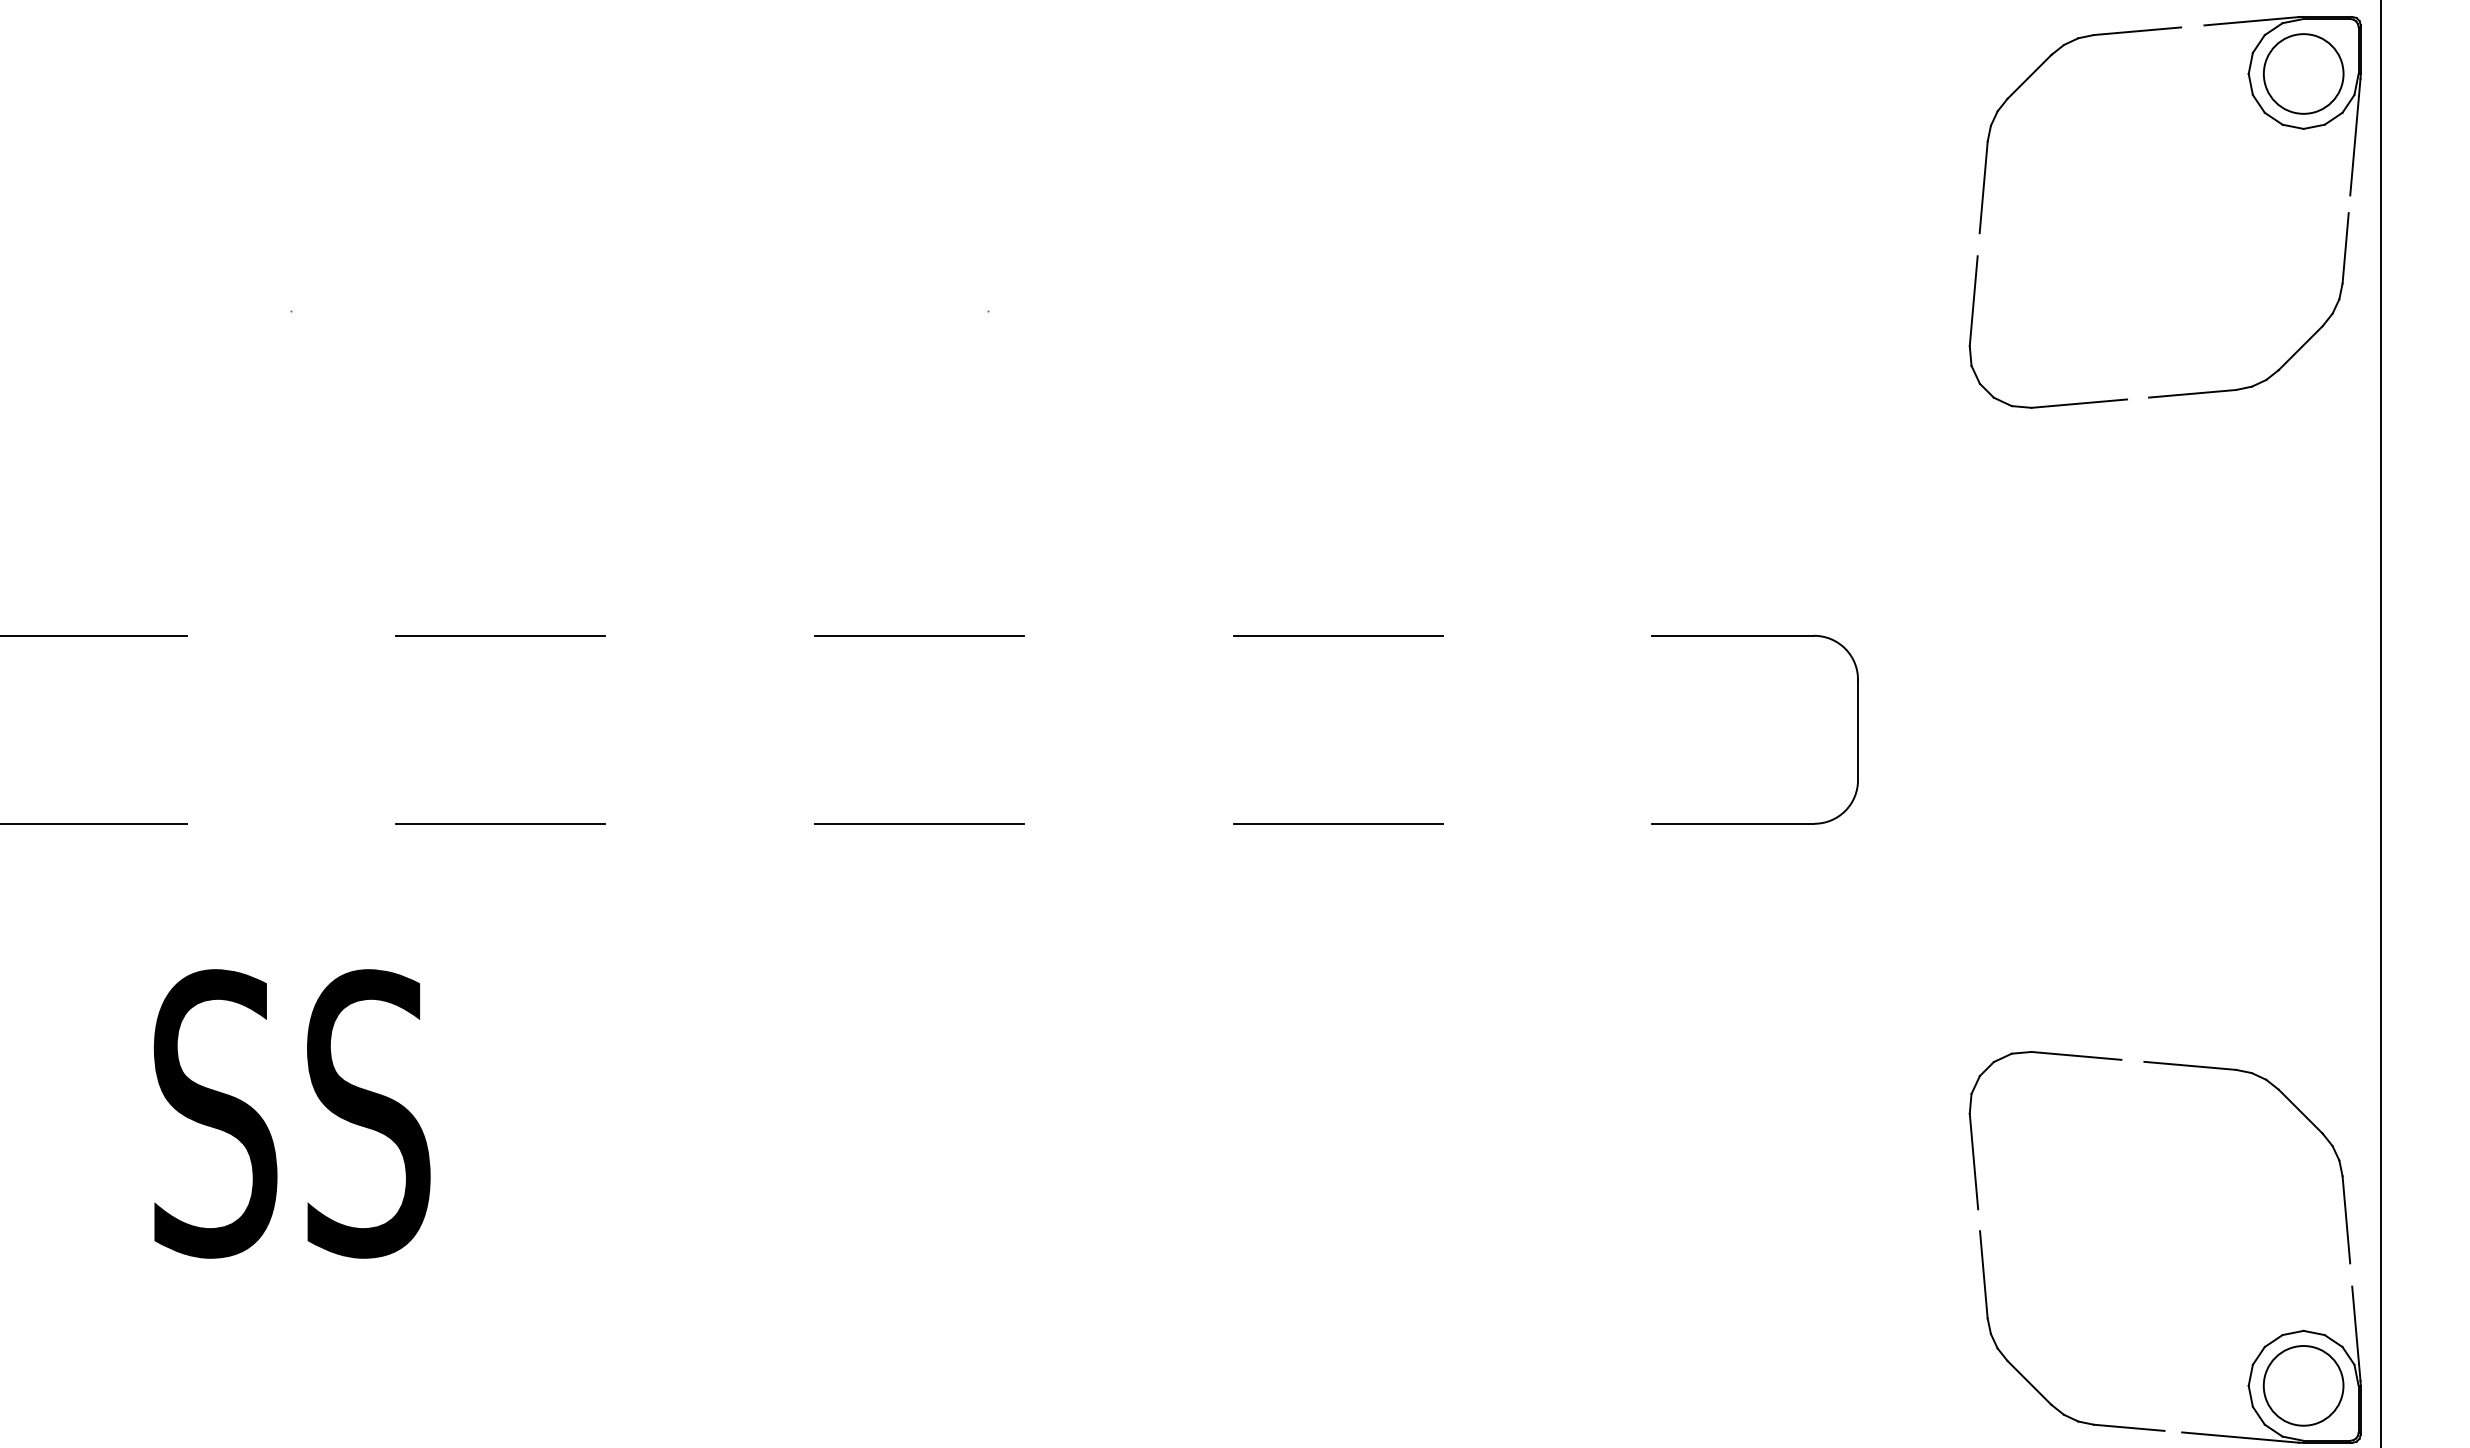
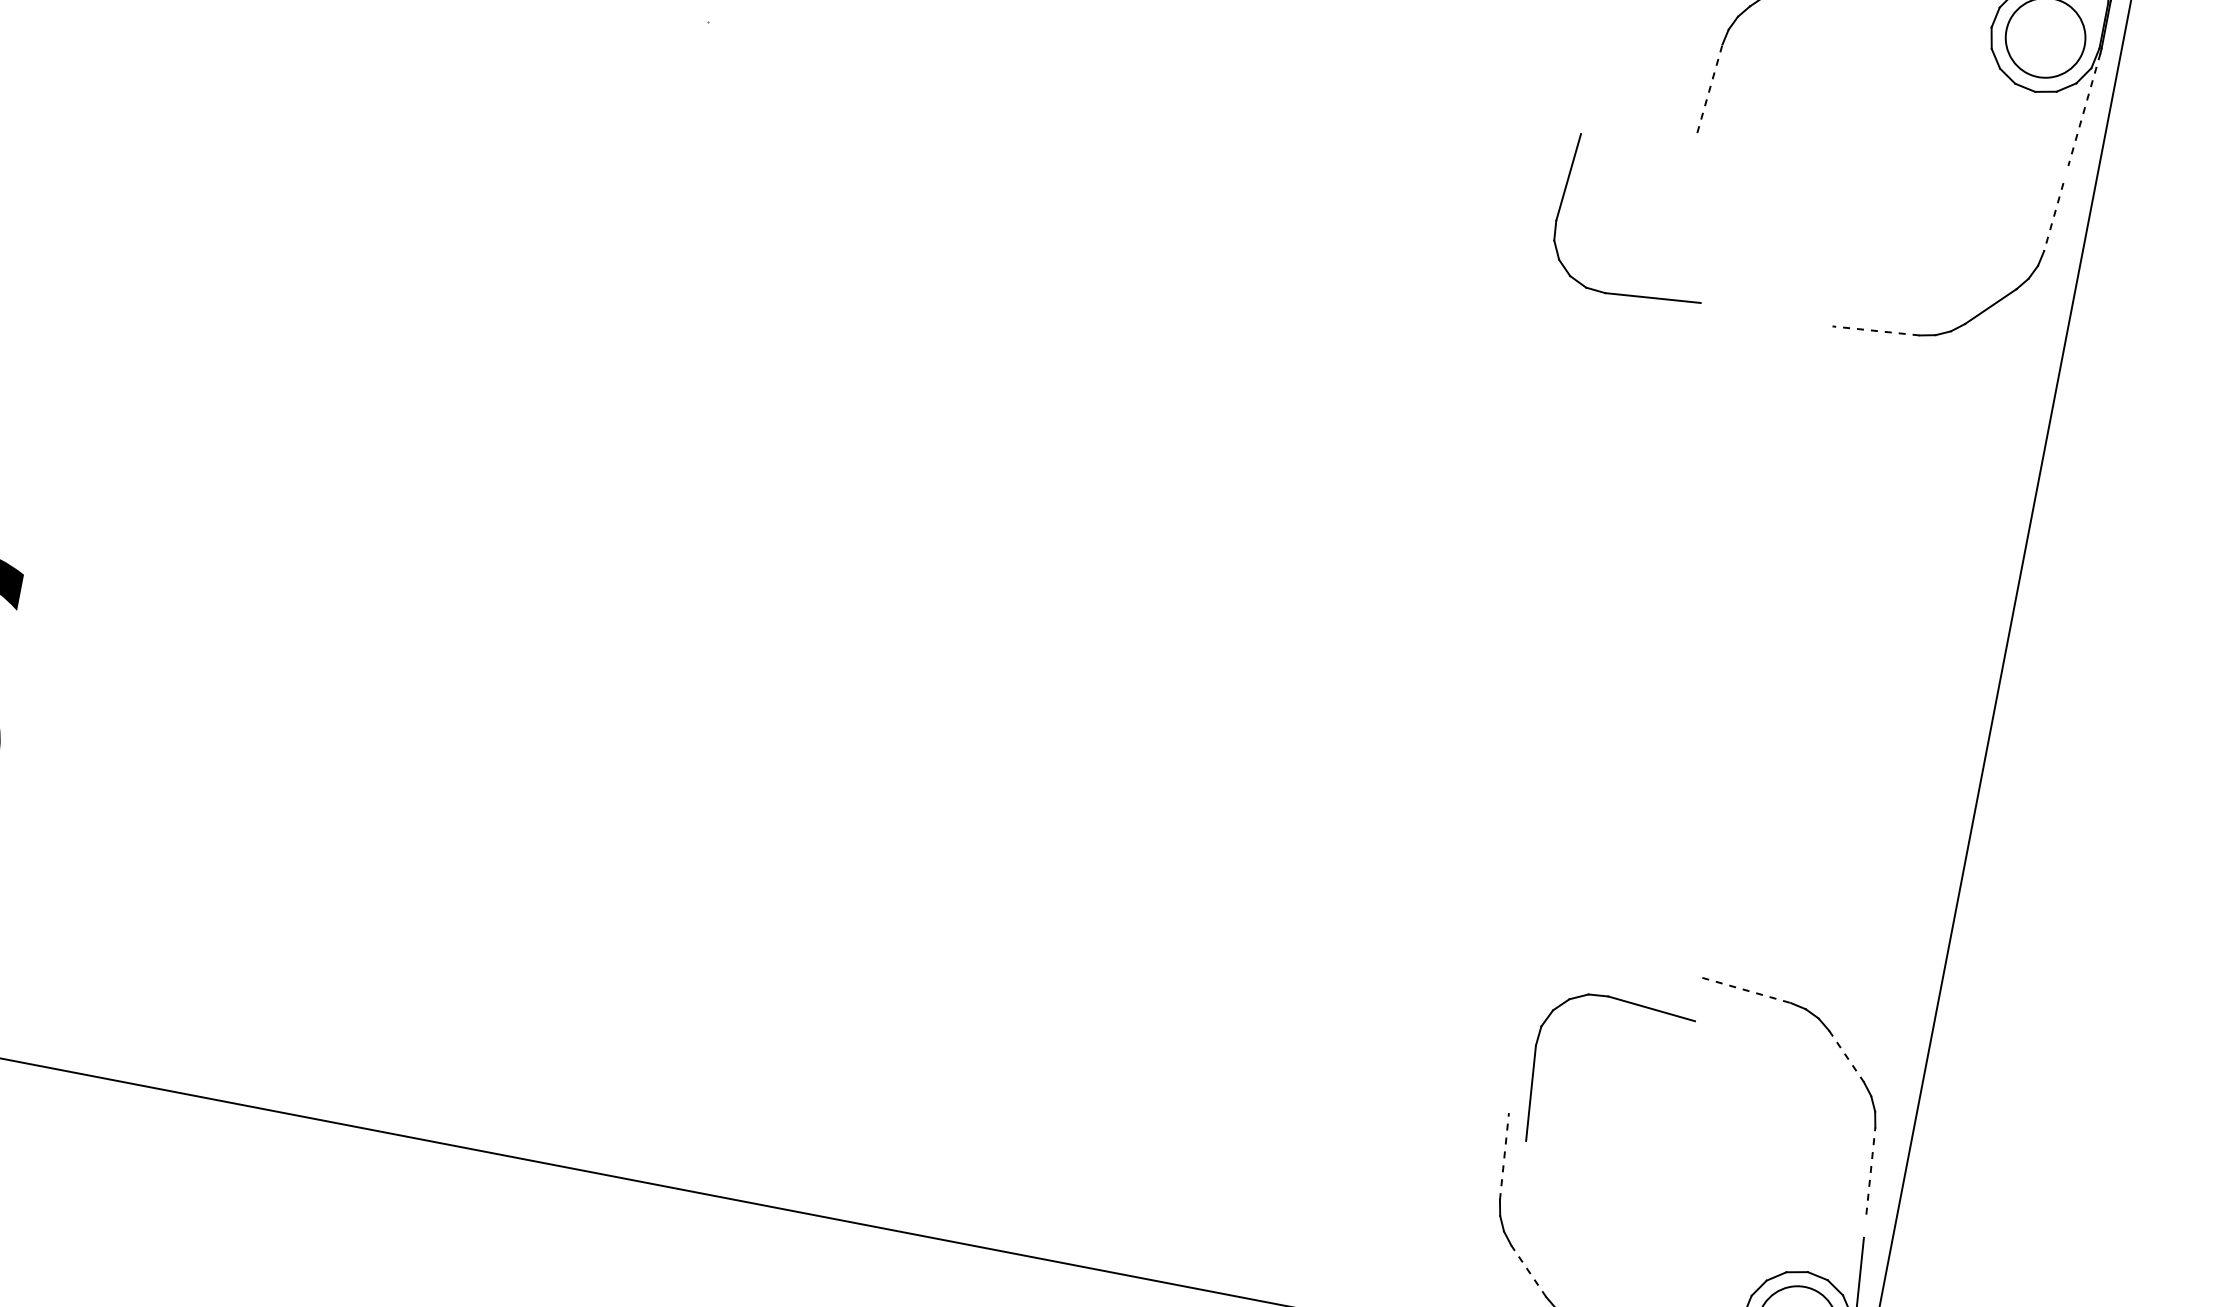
line: (2355, 137) -> (2084, 110), solid -> dashed
line: (1983, 186) -> (1709, 87), solid -> dashed
line: (2345, 248) -> (2053, 217), solid -> dashed
line: (2192, 393) -> (1876, 330), solid -> dashed
part: (2054, 404) -> (1628, 294), moved
line: (500, 635) -> (168, 248), removed
line: (919, 635) -> (580, 327), removed
line: (1338, 636) -> (991, 407), removed
part: (1754, 636) -> (1399, 486), removed
line: (500, 823) -> (133, 432), removed
line: (919, 823) -> (544, 512), removed
line: (1338, 823) -> (956, 591), removed
line: (2190, 1065) -> (1746, 990), solid -> dashed
line: (2301, 1112) -> (1847, 1057), solid -> dashed
part: (1973, 1141) -> (1534, 1073), moved
line: (2346, 1219) -> (1871, 1170), solid -> dashed
line: (1983, 1274) -> (1504, 1156), solid -> dashed
line: (2029, 1382) -> (1528, 1270), solid -> dashed

